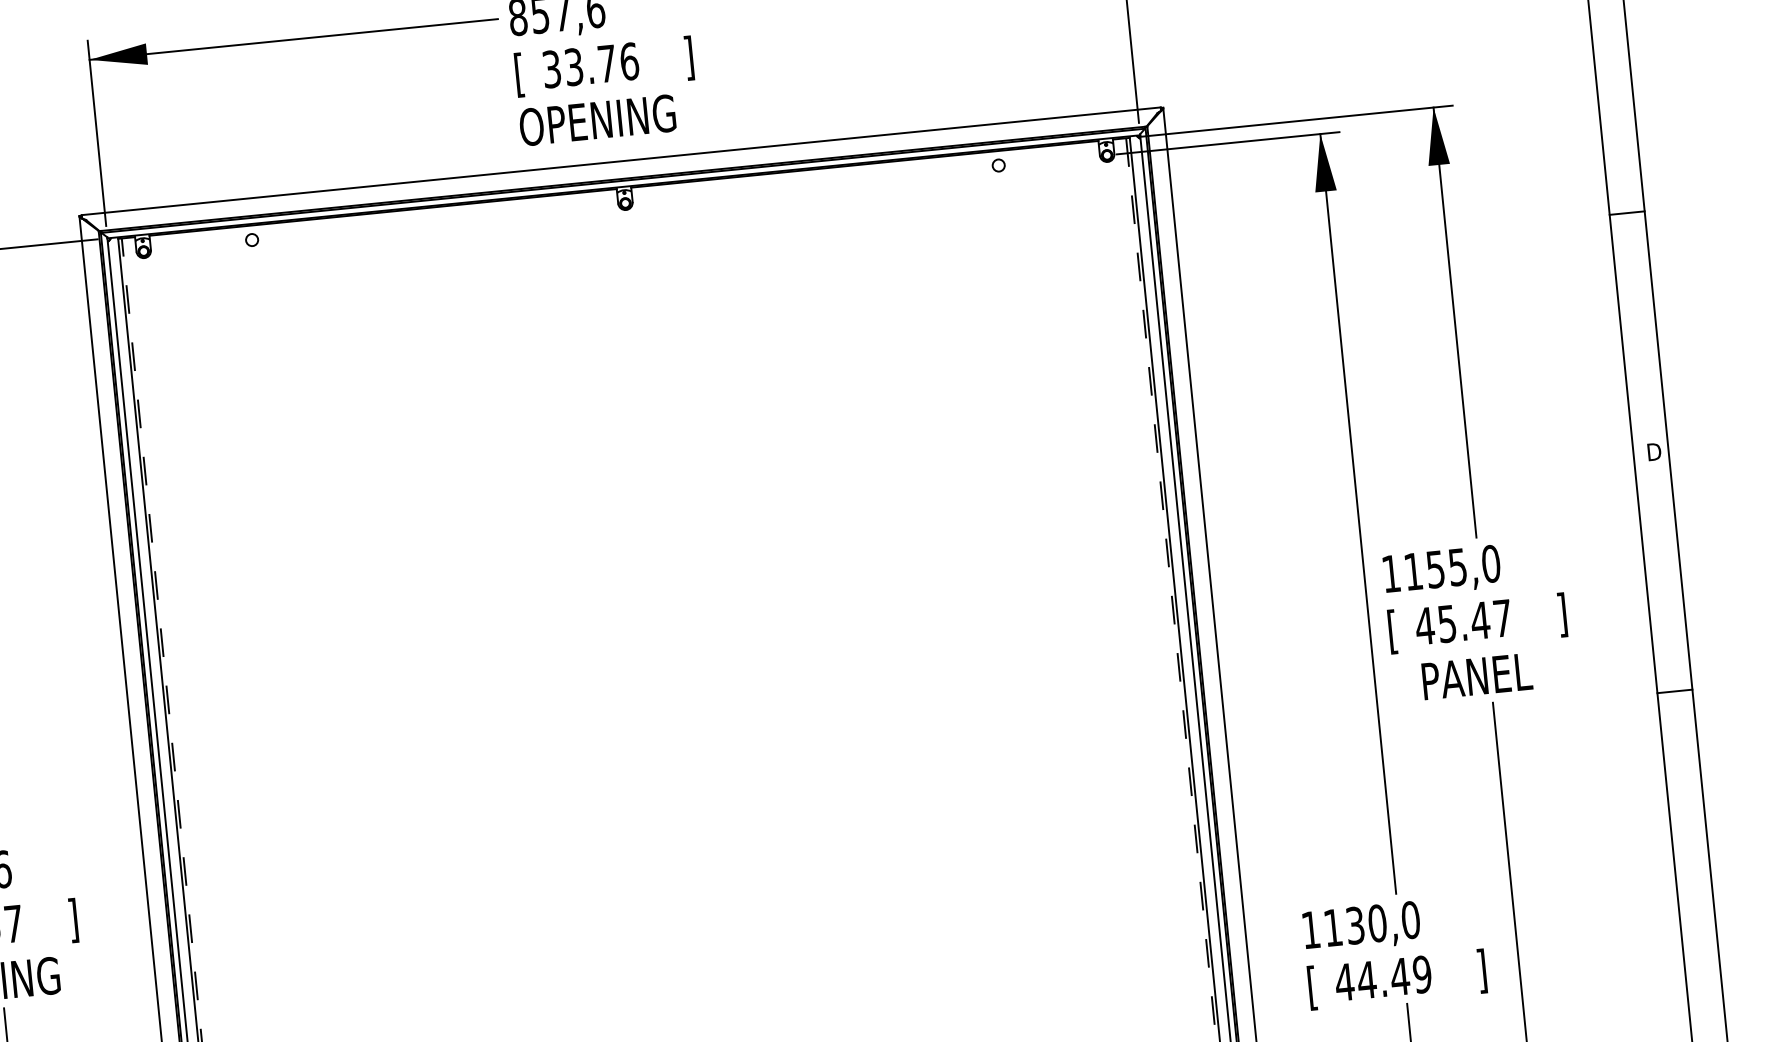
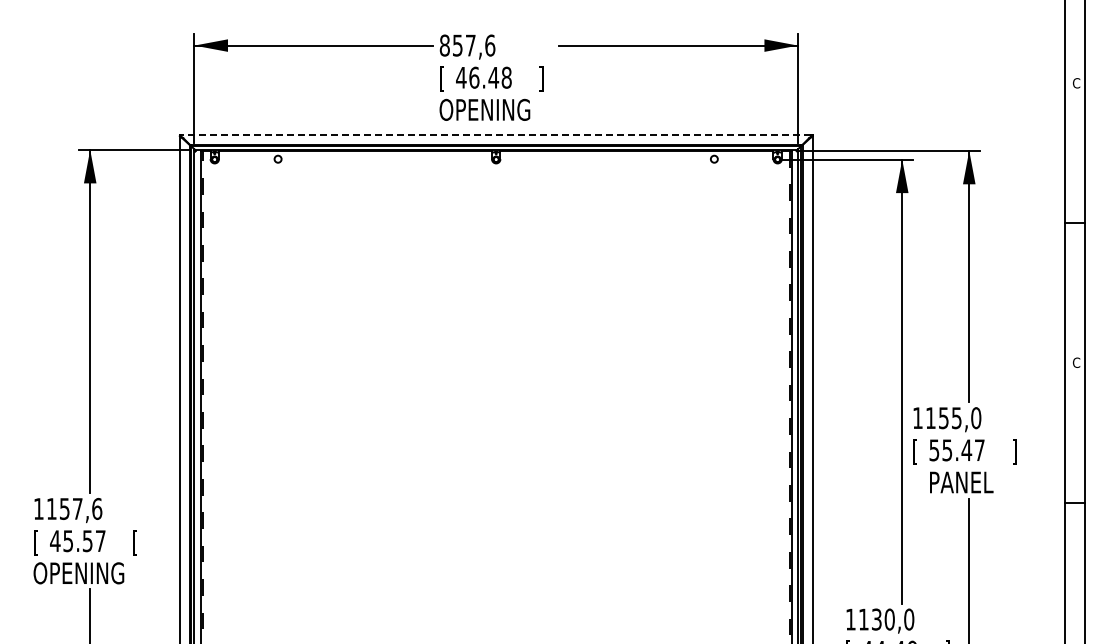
text: (589, 65) -> (483, 77), 33.76 -> 46.48
line: (619, 160) -> (495, 134), solid -> dashed
text: (1653, 451) -> (1076, 362), D -> C
text: (1425, 626) -> (934, 450), 45.47 -> 55.47
text: (73, 920) -> (135, 542), ] -> [

